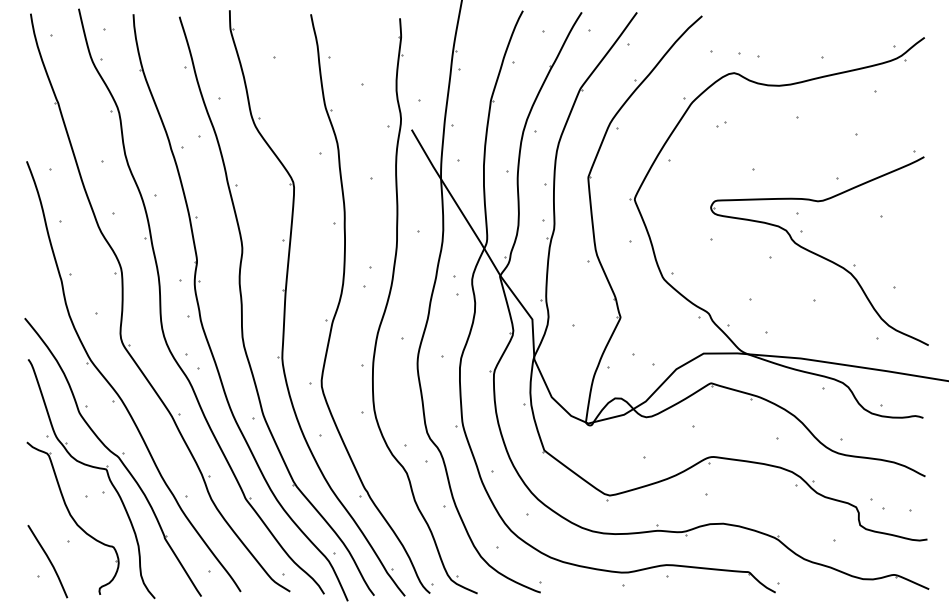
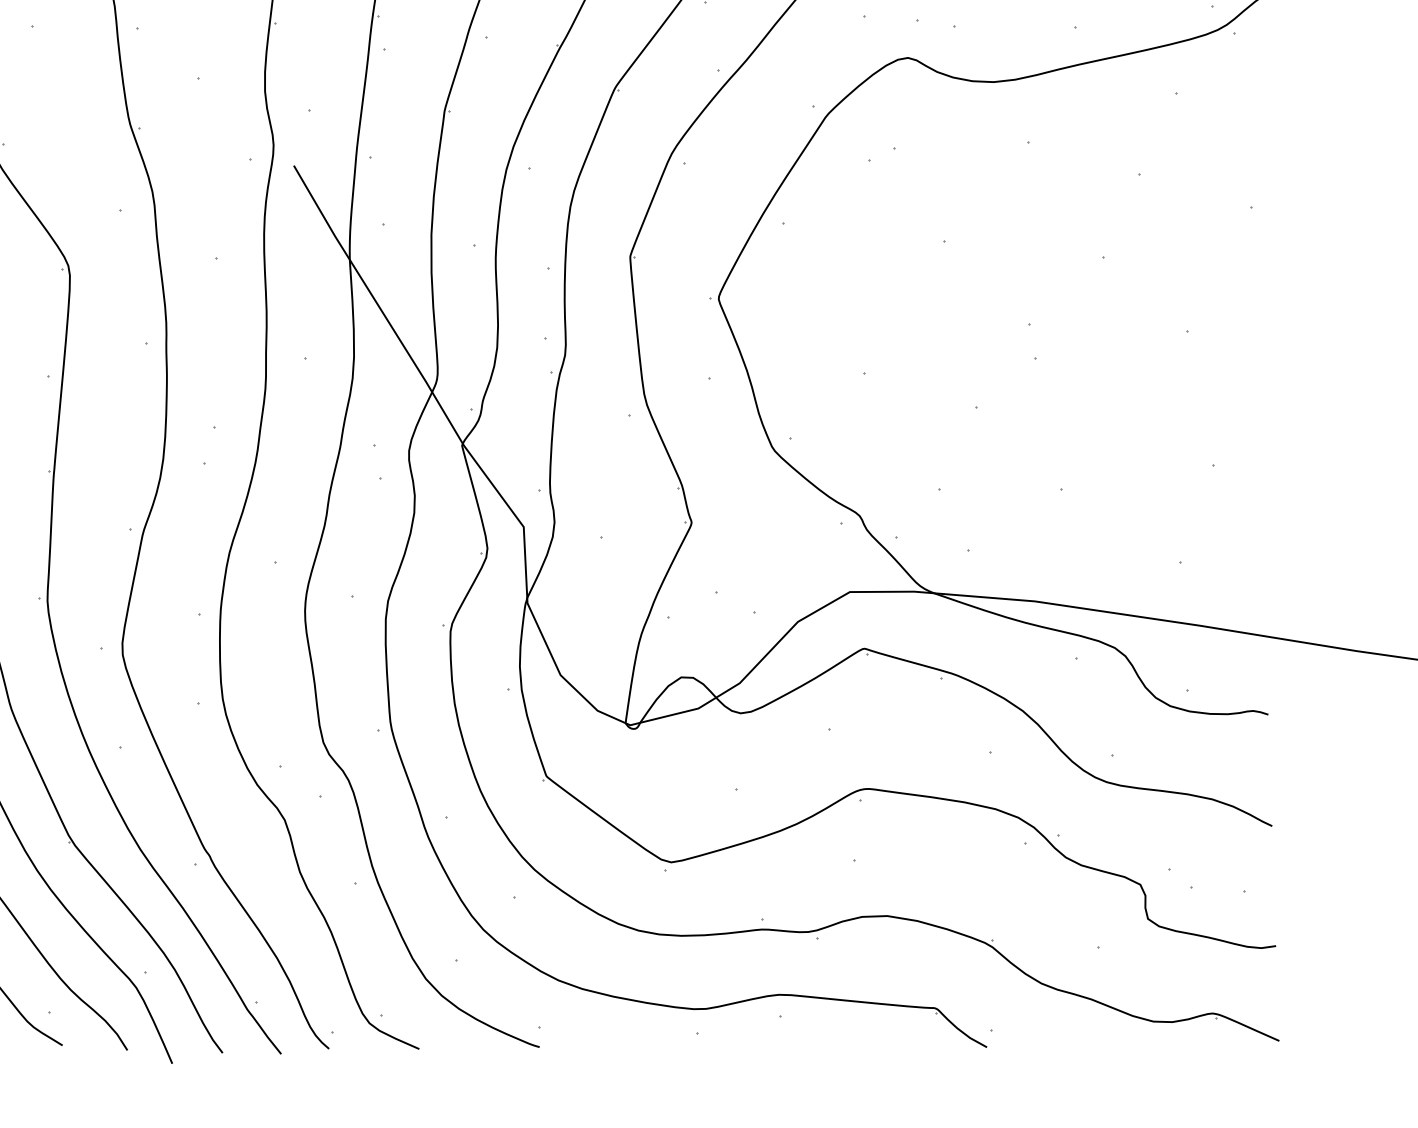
part: (721, 124) -> (883, 155), size x1.6
part: (819, 250) -> (1070, 395), removed

